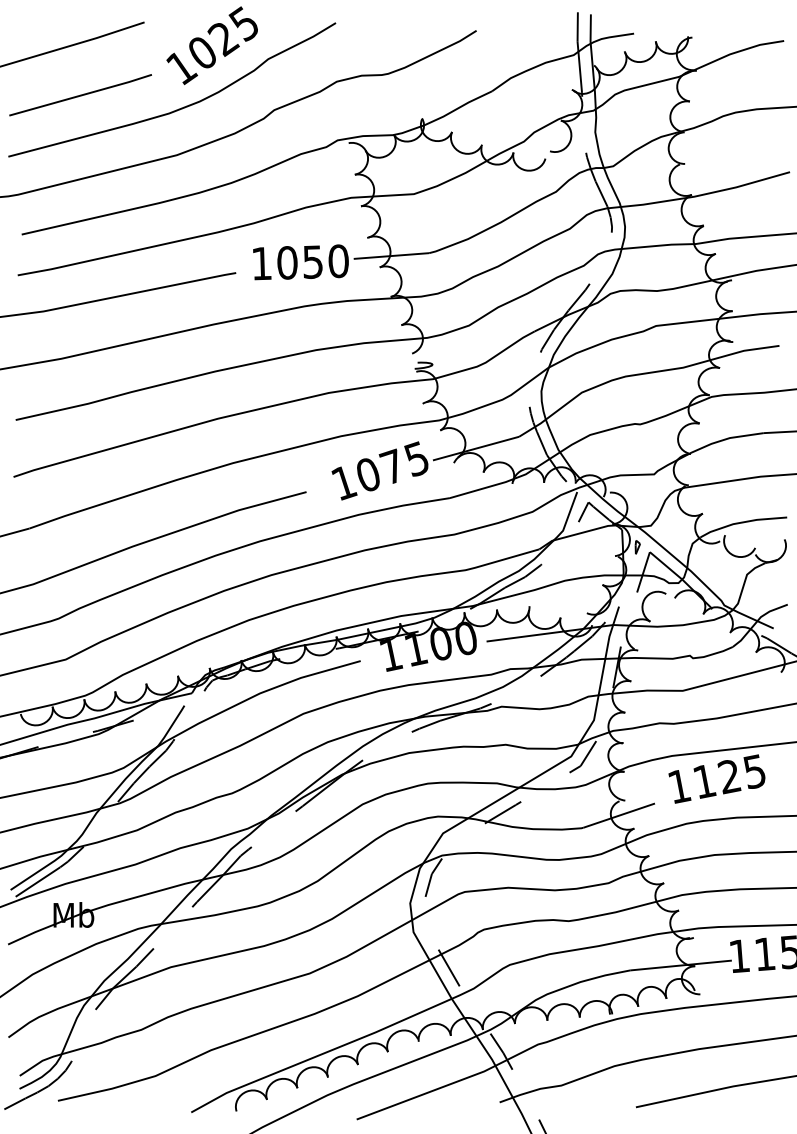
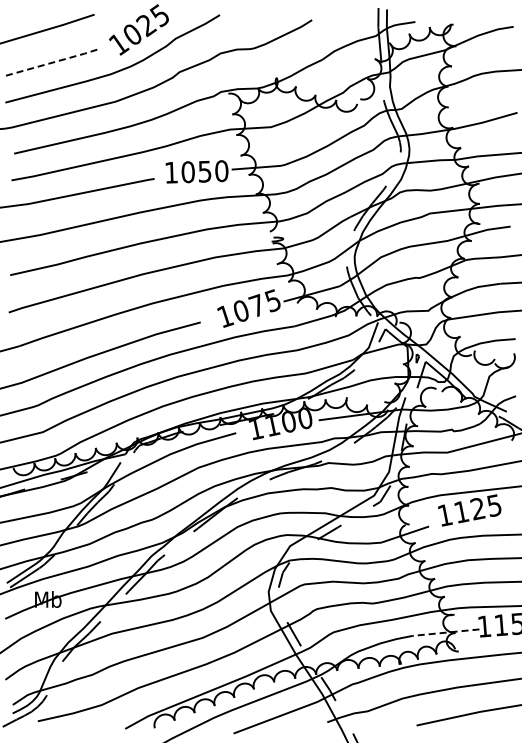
line: (81, 95) -> (53, 62), solid -> dashed
line: (680, 965) -> (445, 632), solid -> dashed

